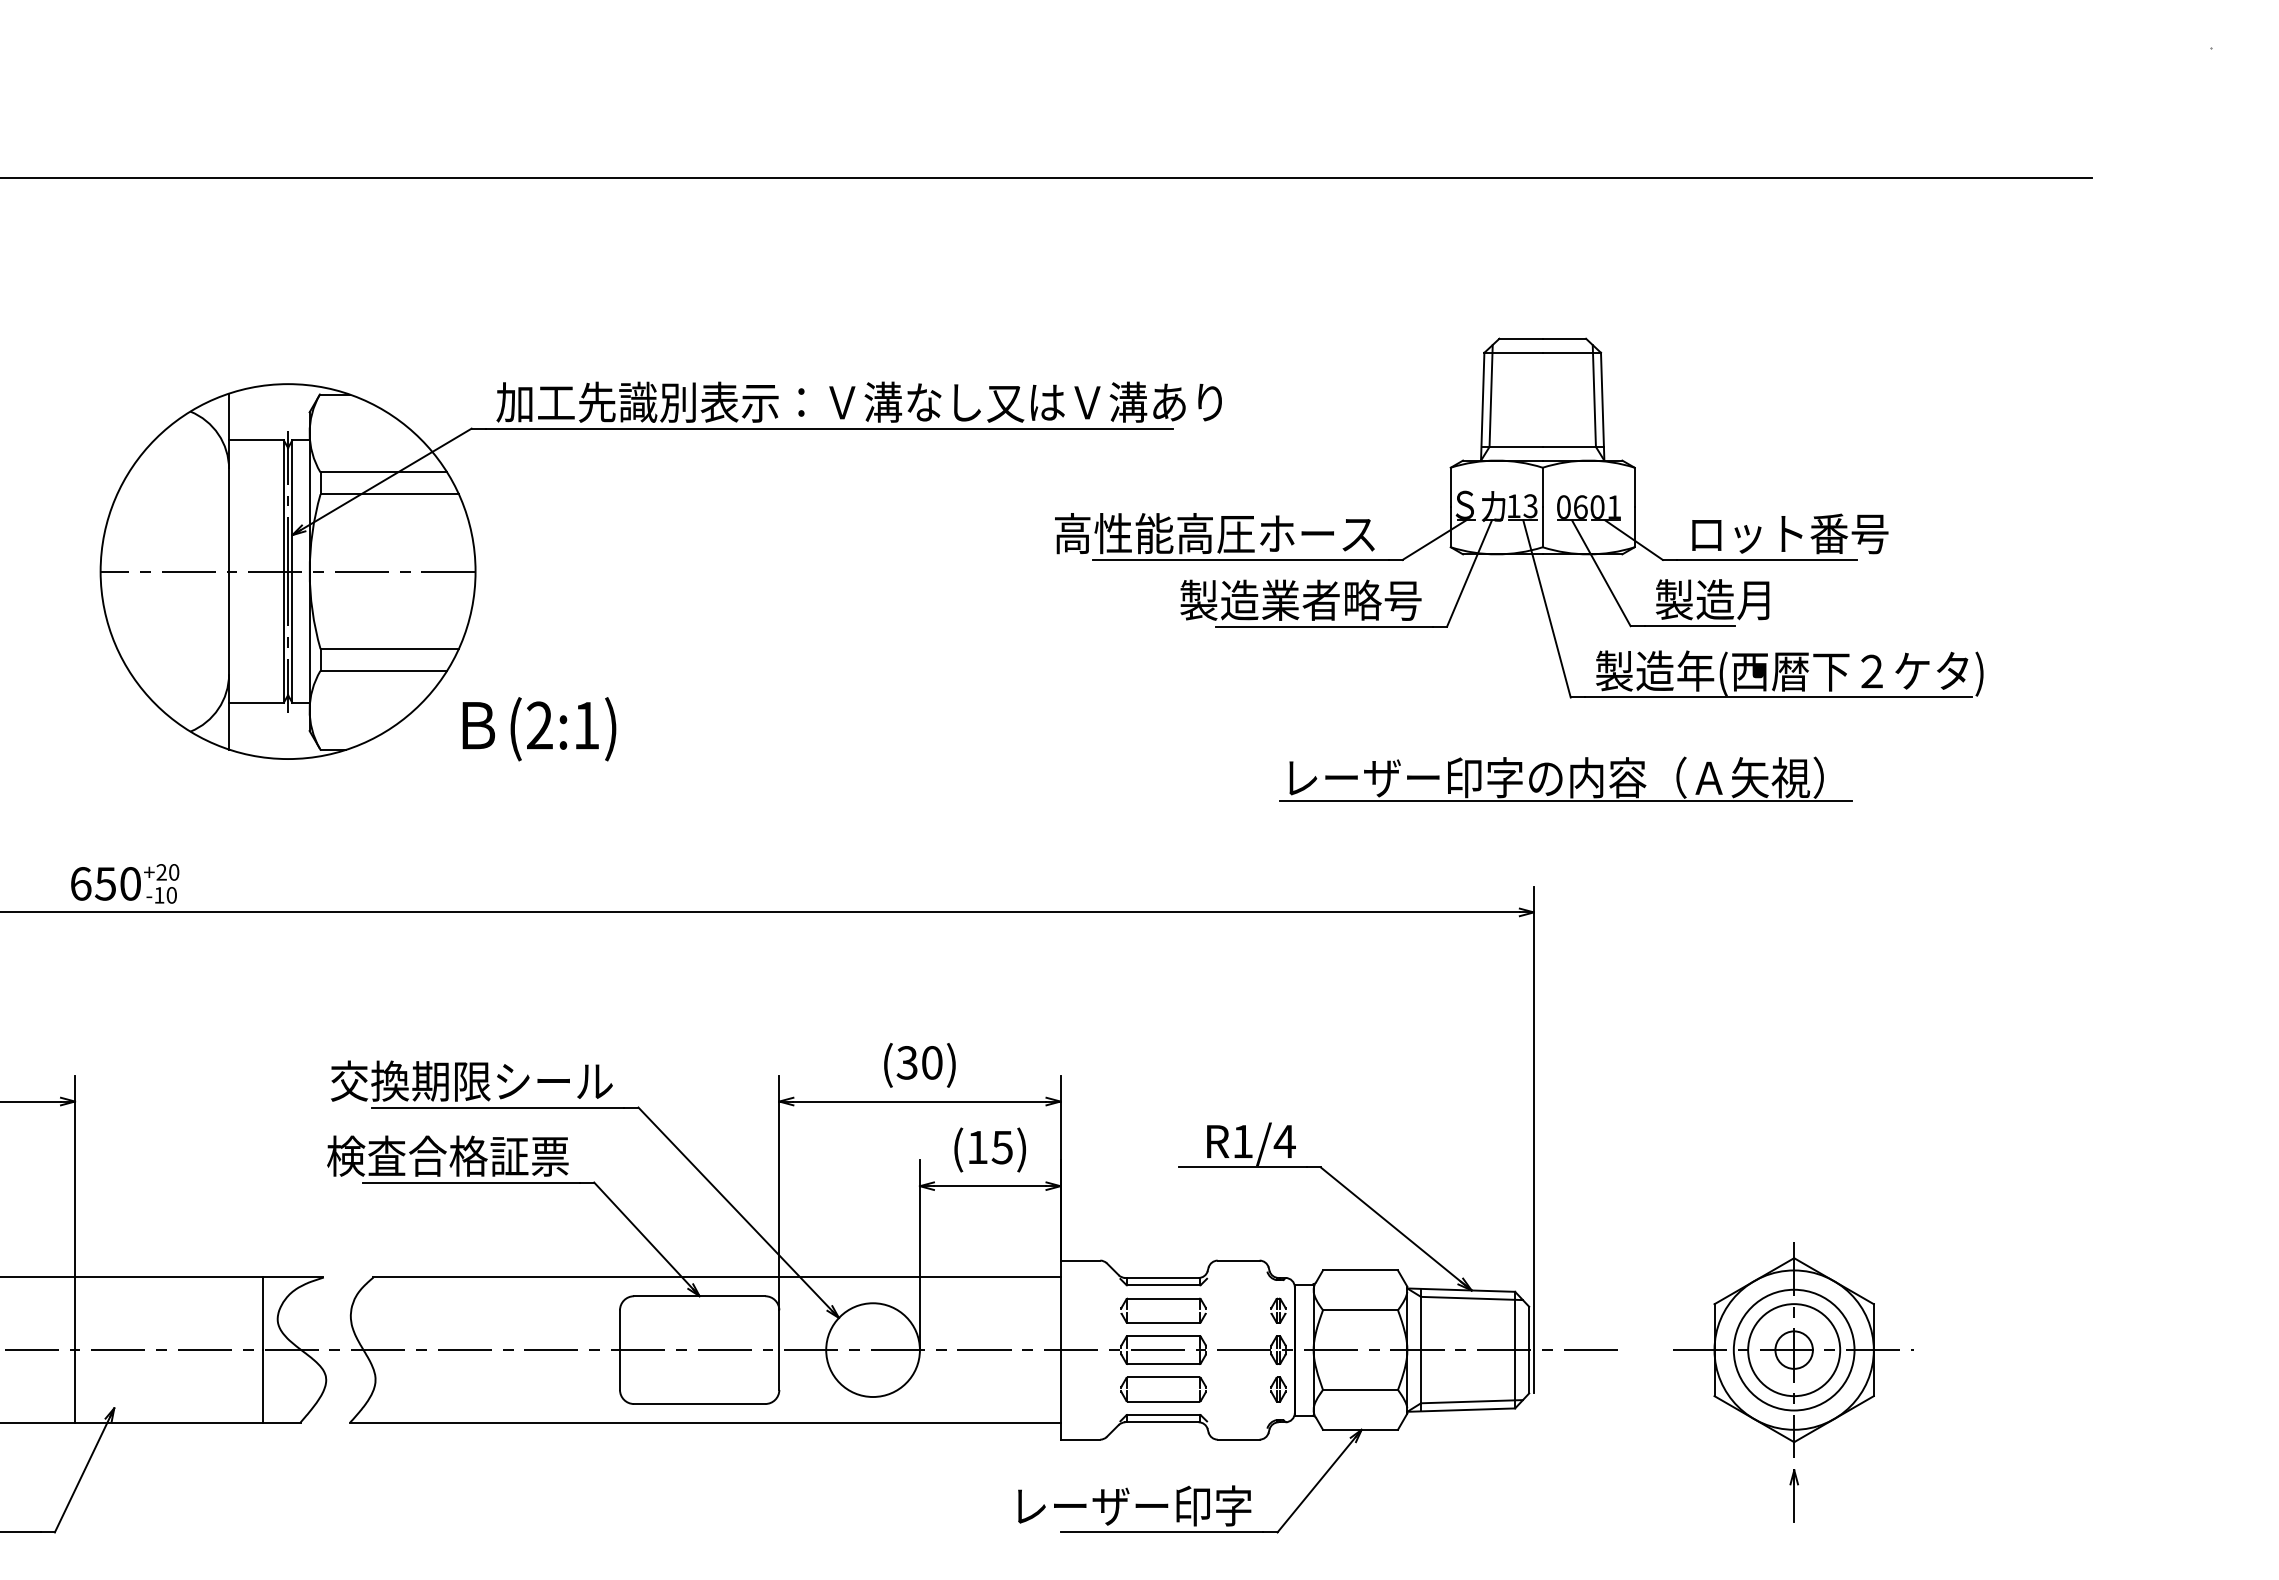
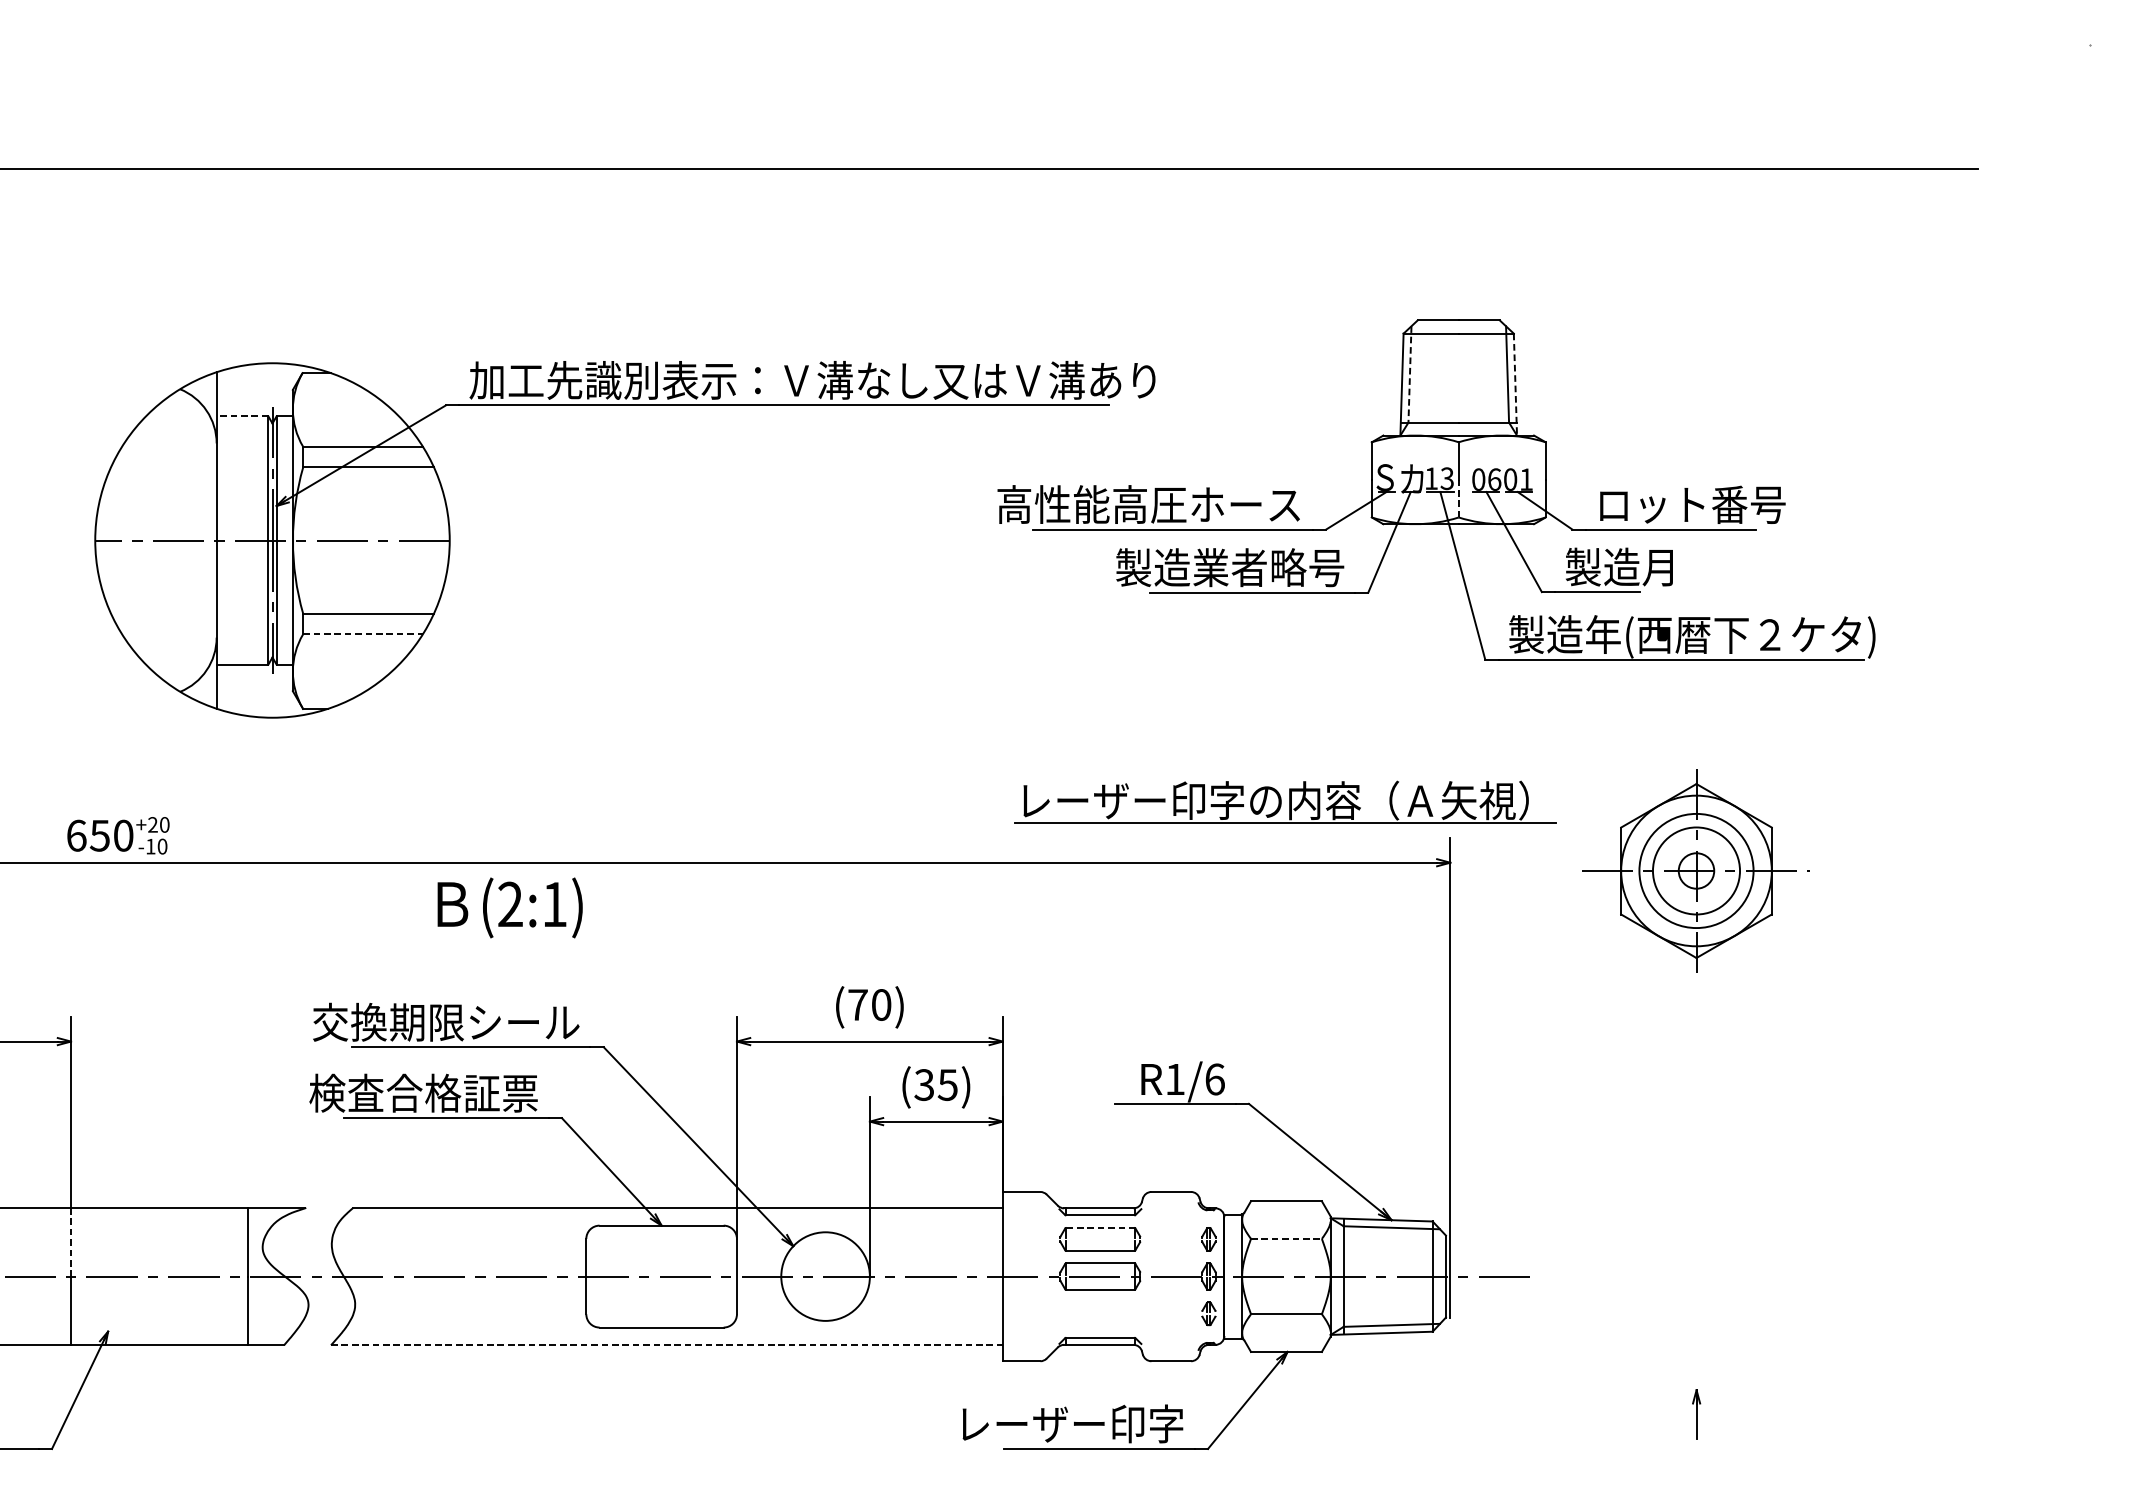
line: (1491, 396) -> (1410, 374), solid -> dashed
line: (1602, 406) -> (1515, 384), solid -> dashed
line: (255, 440) -> (241, 416), solid -> dashed
line: (1542, 527) -> (1458, 498), solid -> dashed
line: (384, 670) -> (363, 634), solid -> dashed
text: (539, 729) -> (510, 908), moved
part: (1565, 778) -> (1284, 801), moved
text: (906, 1062) -> (857, 1004), (30) -> (70)
text: (1284, 1141) -> (1214, 1079), R1/4 -> R1/6
text: (977, 1147) -> (924, 1085), (15) -> (35)
line: (1163, 1298) -> (1100, 1227), solid -> dashed
line: (1360, 1310) -> (1286, 1239), solid -> dashed
line: (75, 1314) -> (71, 1242), solid -> dashed
part: (1793, 1349) -> (1695, 870), moved
part: (1163, 1377) -> (1100, 1302), removed
line: (705, 1422) -> (667, 1345), solid -> dashed

